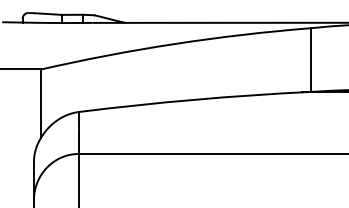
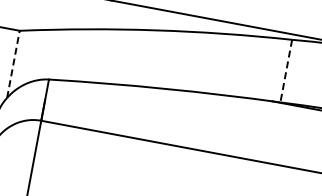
line: (310, 60) -> (286, 71), solid -> dashed
line: (41, 103) -> (13, 64), solid -> dashed

